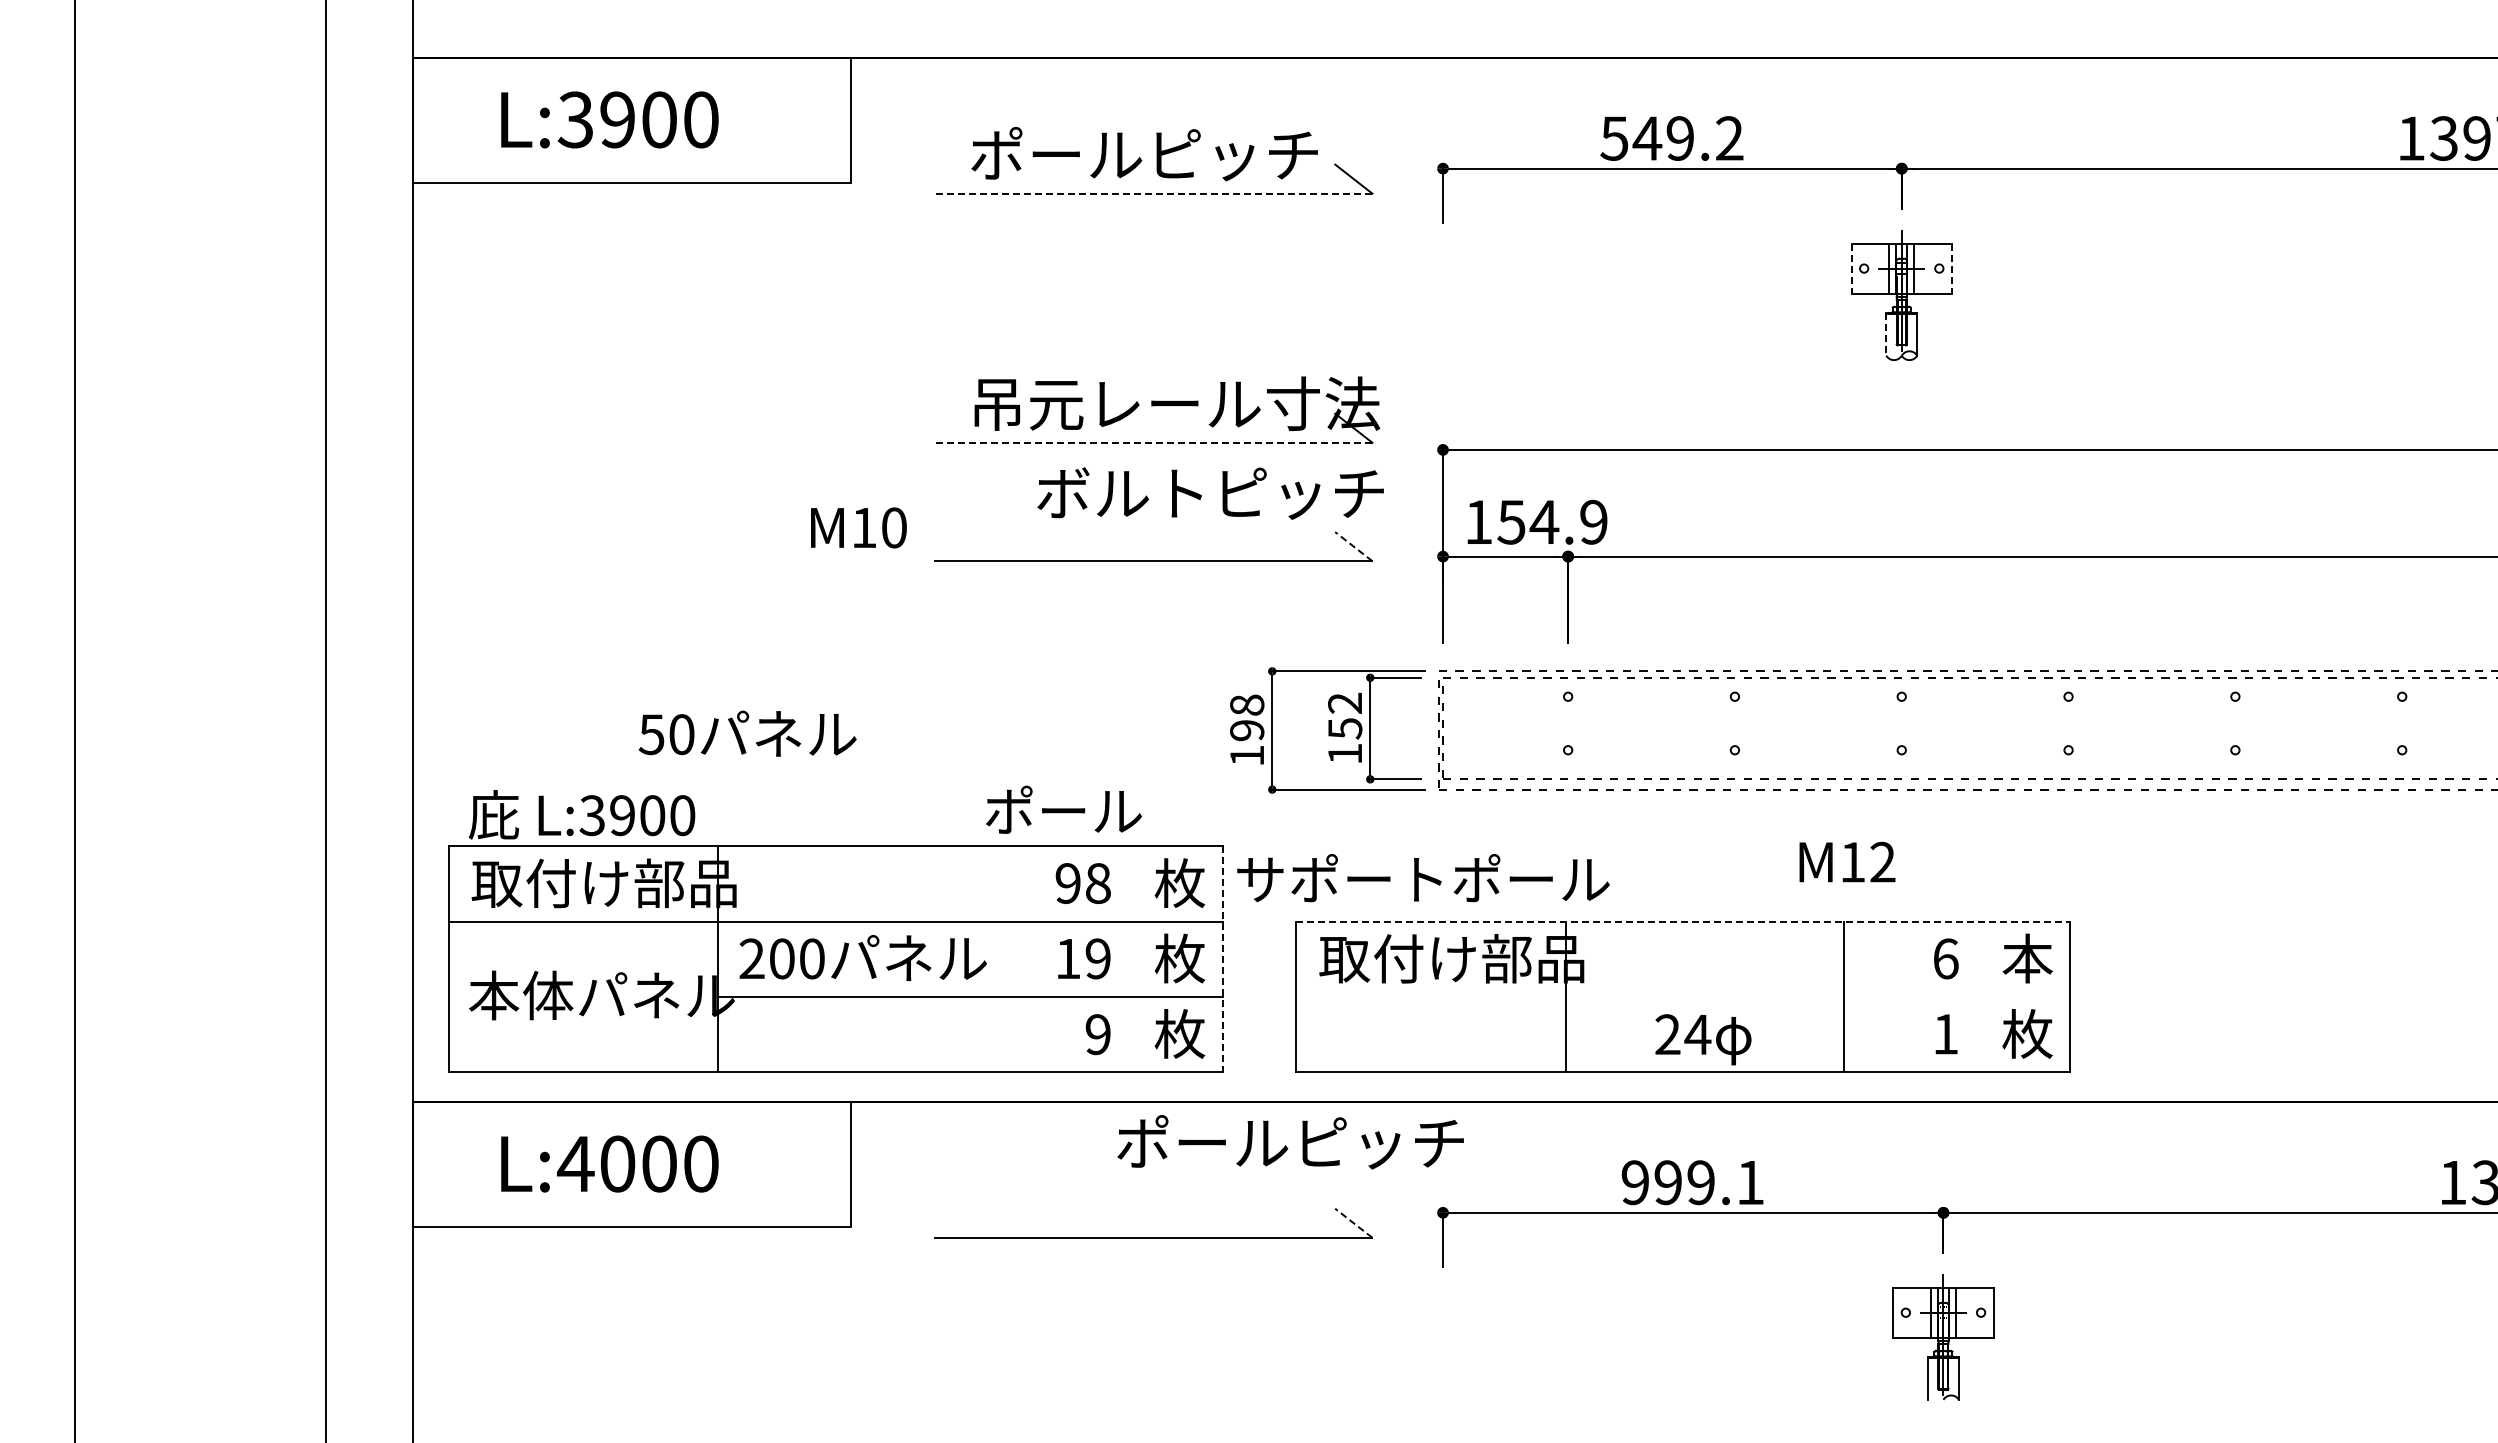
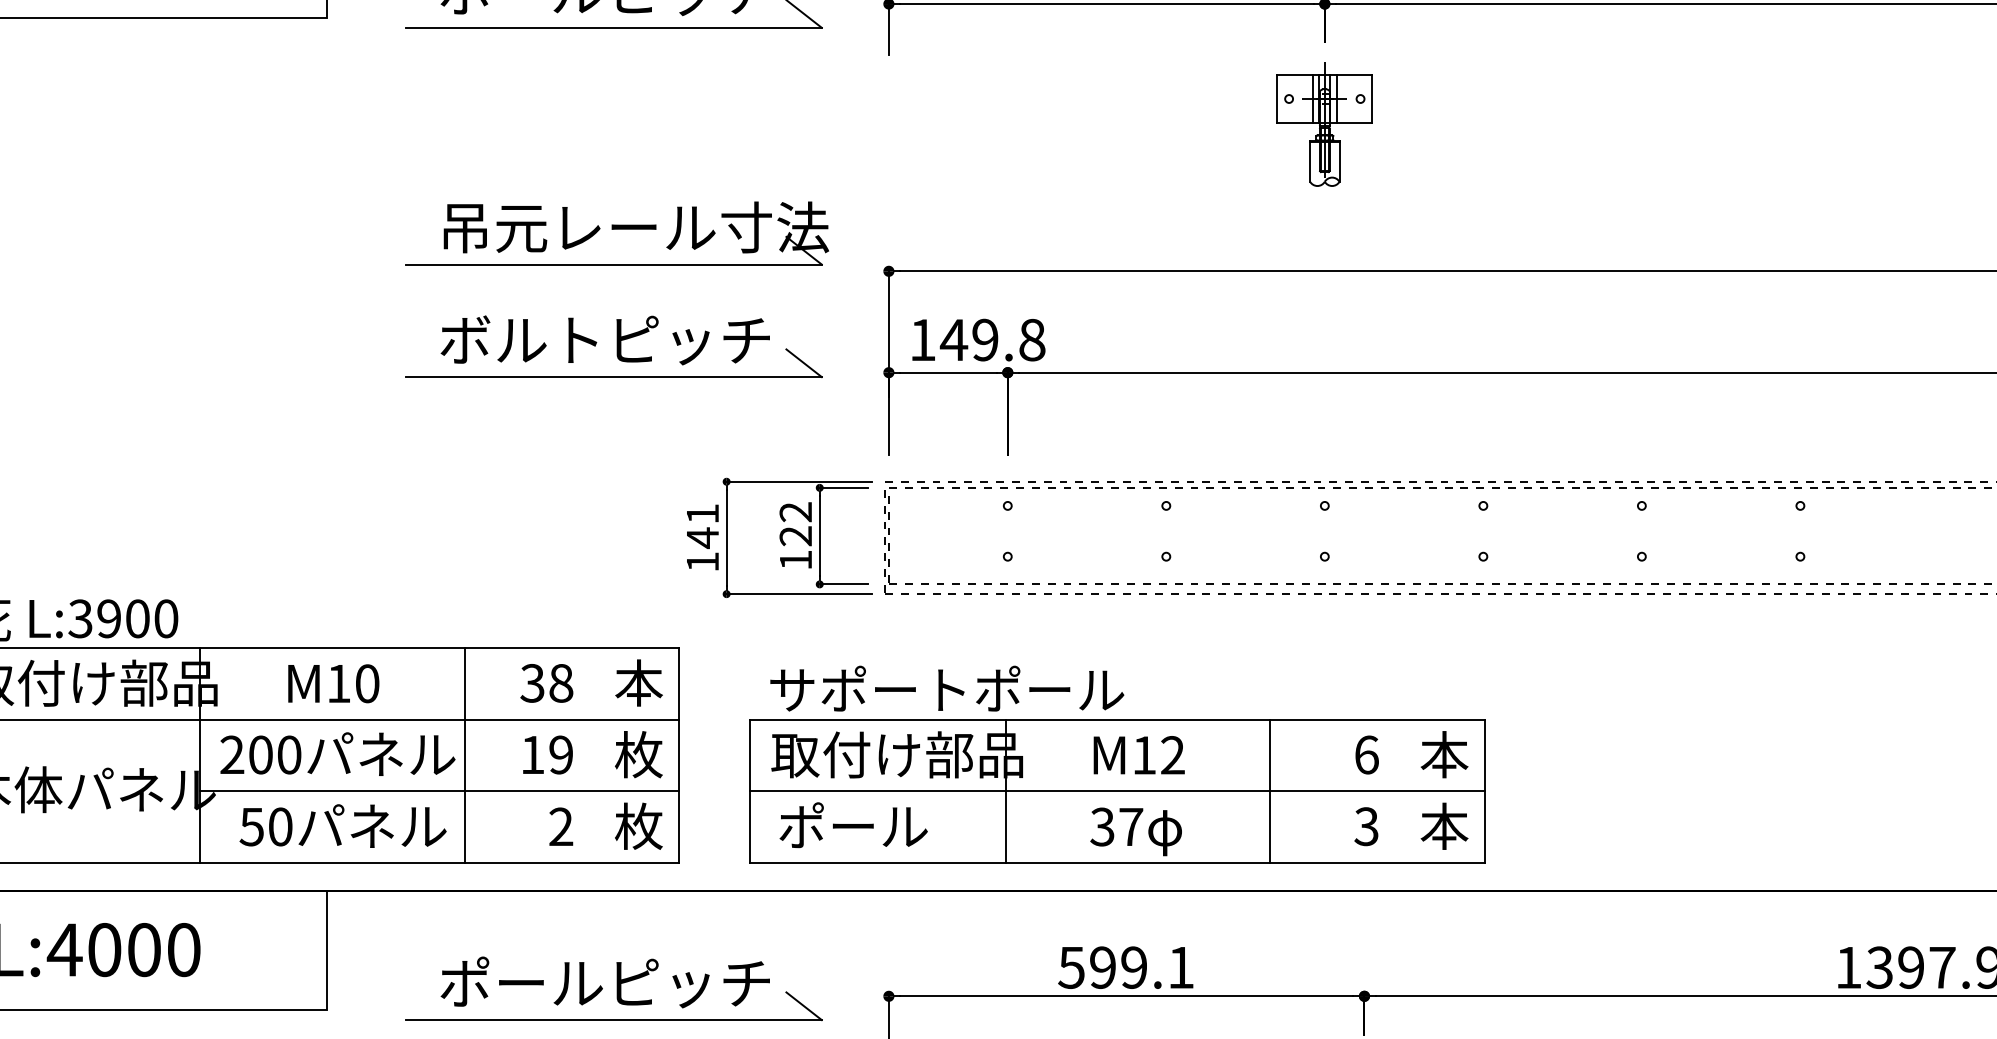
line: (1153, 193) -> (613, 27), dashed -> solid
line: (1851, 269) -> (1277, 99), dashed -> solid
line: (1951, 269) -> (1372, 99), dashed -> solid
line: (1886, 334) -> (1310, 161), dashed -> solid
line: (1153, 442) -> (613, 264), dashed -> solid
text: (1210, 493) -> (605, 340), moved
text: (1551, 521) -> (991, 339), 154.9 -> 149.8
text: (858, 527) -> (333, 683), moved
line: (1353, 546) -> (803, 363), dashed -> solid
text: (1247, 718) -> (703, 526), 198 -> 141
text: (1345, 728) -> (796, 536), 152 -> 122
text: (747, 733) -> (342, 825), moved
text: (1063, 809) -> (853, 824), moved
text: (1847, 861) -> (1139, 754), moved
text: (1423, 878) -> (947, 689), moved
text: (1179, 882) -> (638, 682), 枚 -> 本
text: (1067, 883) -> (532, 683), 98 -> 38
line: (1683, 921) -> (1117, 719), dashed -> solid
line: (996, 959) -> (464, 755), added
line: (1222, 959) -> (679, 755), dashed -> solid
line: (1683, 997) -> (1117, 791), added
text: (1944, 1033) -> (1365, 825), 1 -> 3
text: (2027, 1033) -> (1444, 825), 枚 -> 本
text: (1097, 1034) -> (560, 826), 9 -> 2
text: (1683, 1034) -> (1117, 826), 24 -> 37
text: (1290, 1142) -> (605, 982), moved
text: (1634, 1182) -> (1070, 967), 999.1 -> 599.1
line: (1353, 1223) -> (803, 1006), dashed -> solid

